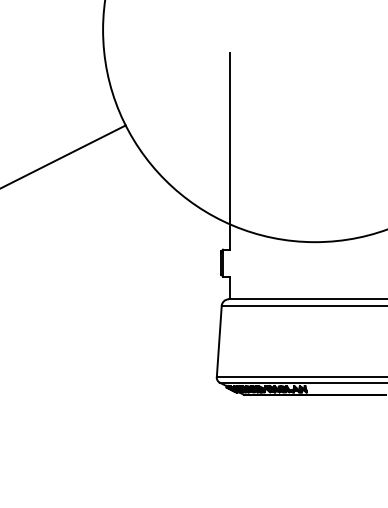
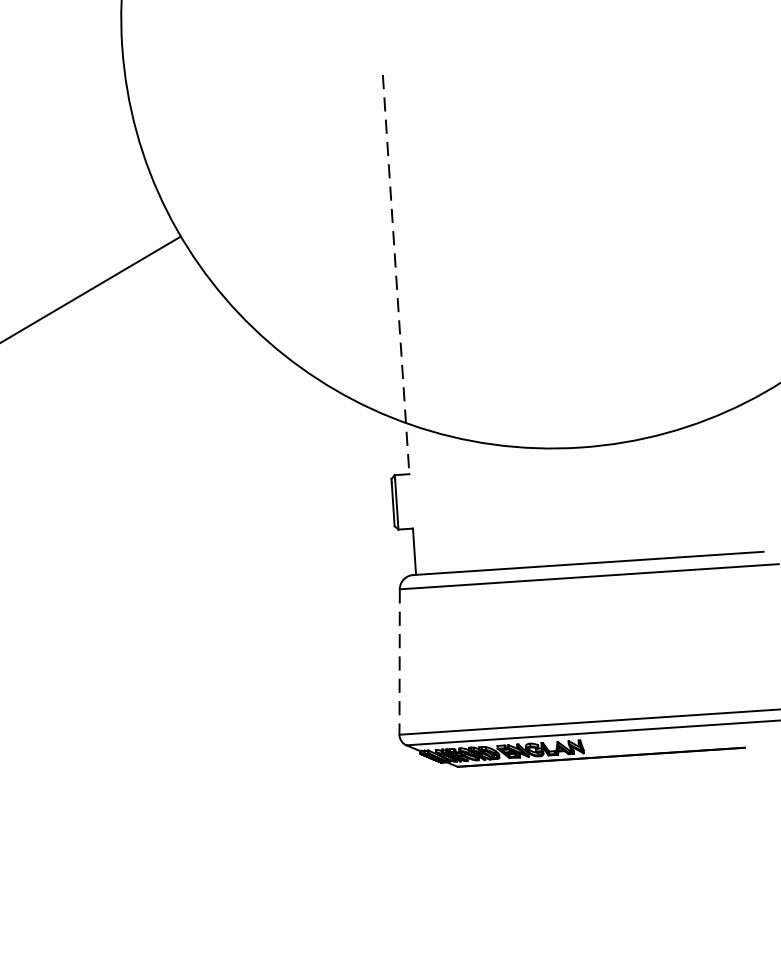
line: (230, 151) -> (396, 275), solid -> dashed
line: (219, 341) -> (400, 661), solid -> dashed

